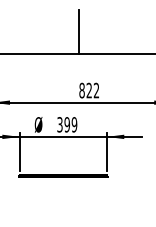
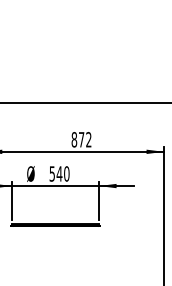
line: (79, 32) -> (71, 81), removed
text: (89, 90) -> (81, 139), 822 -> 872
text: (67, 124) -> (59, 173), 399 -> 540

